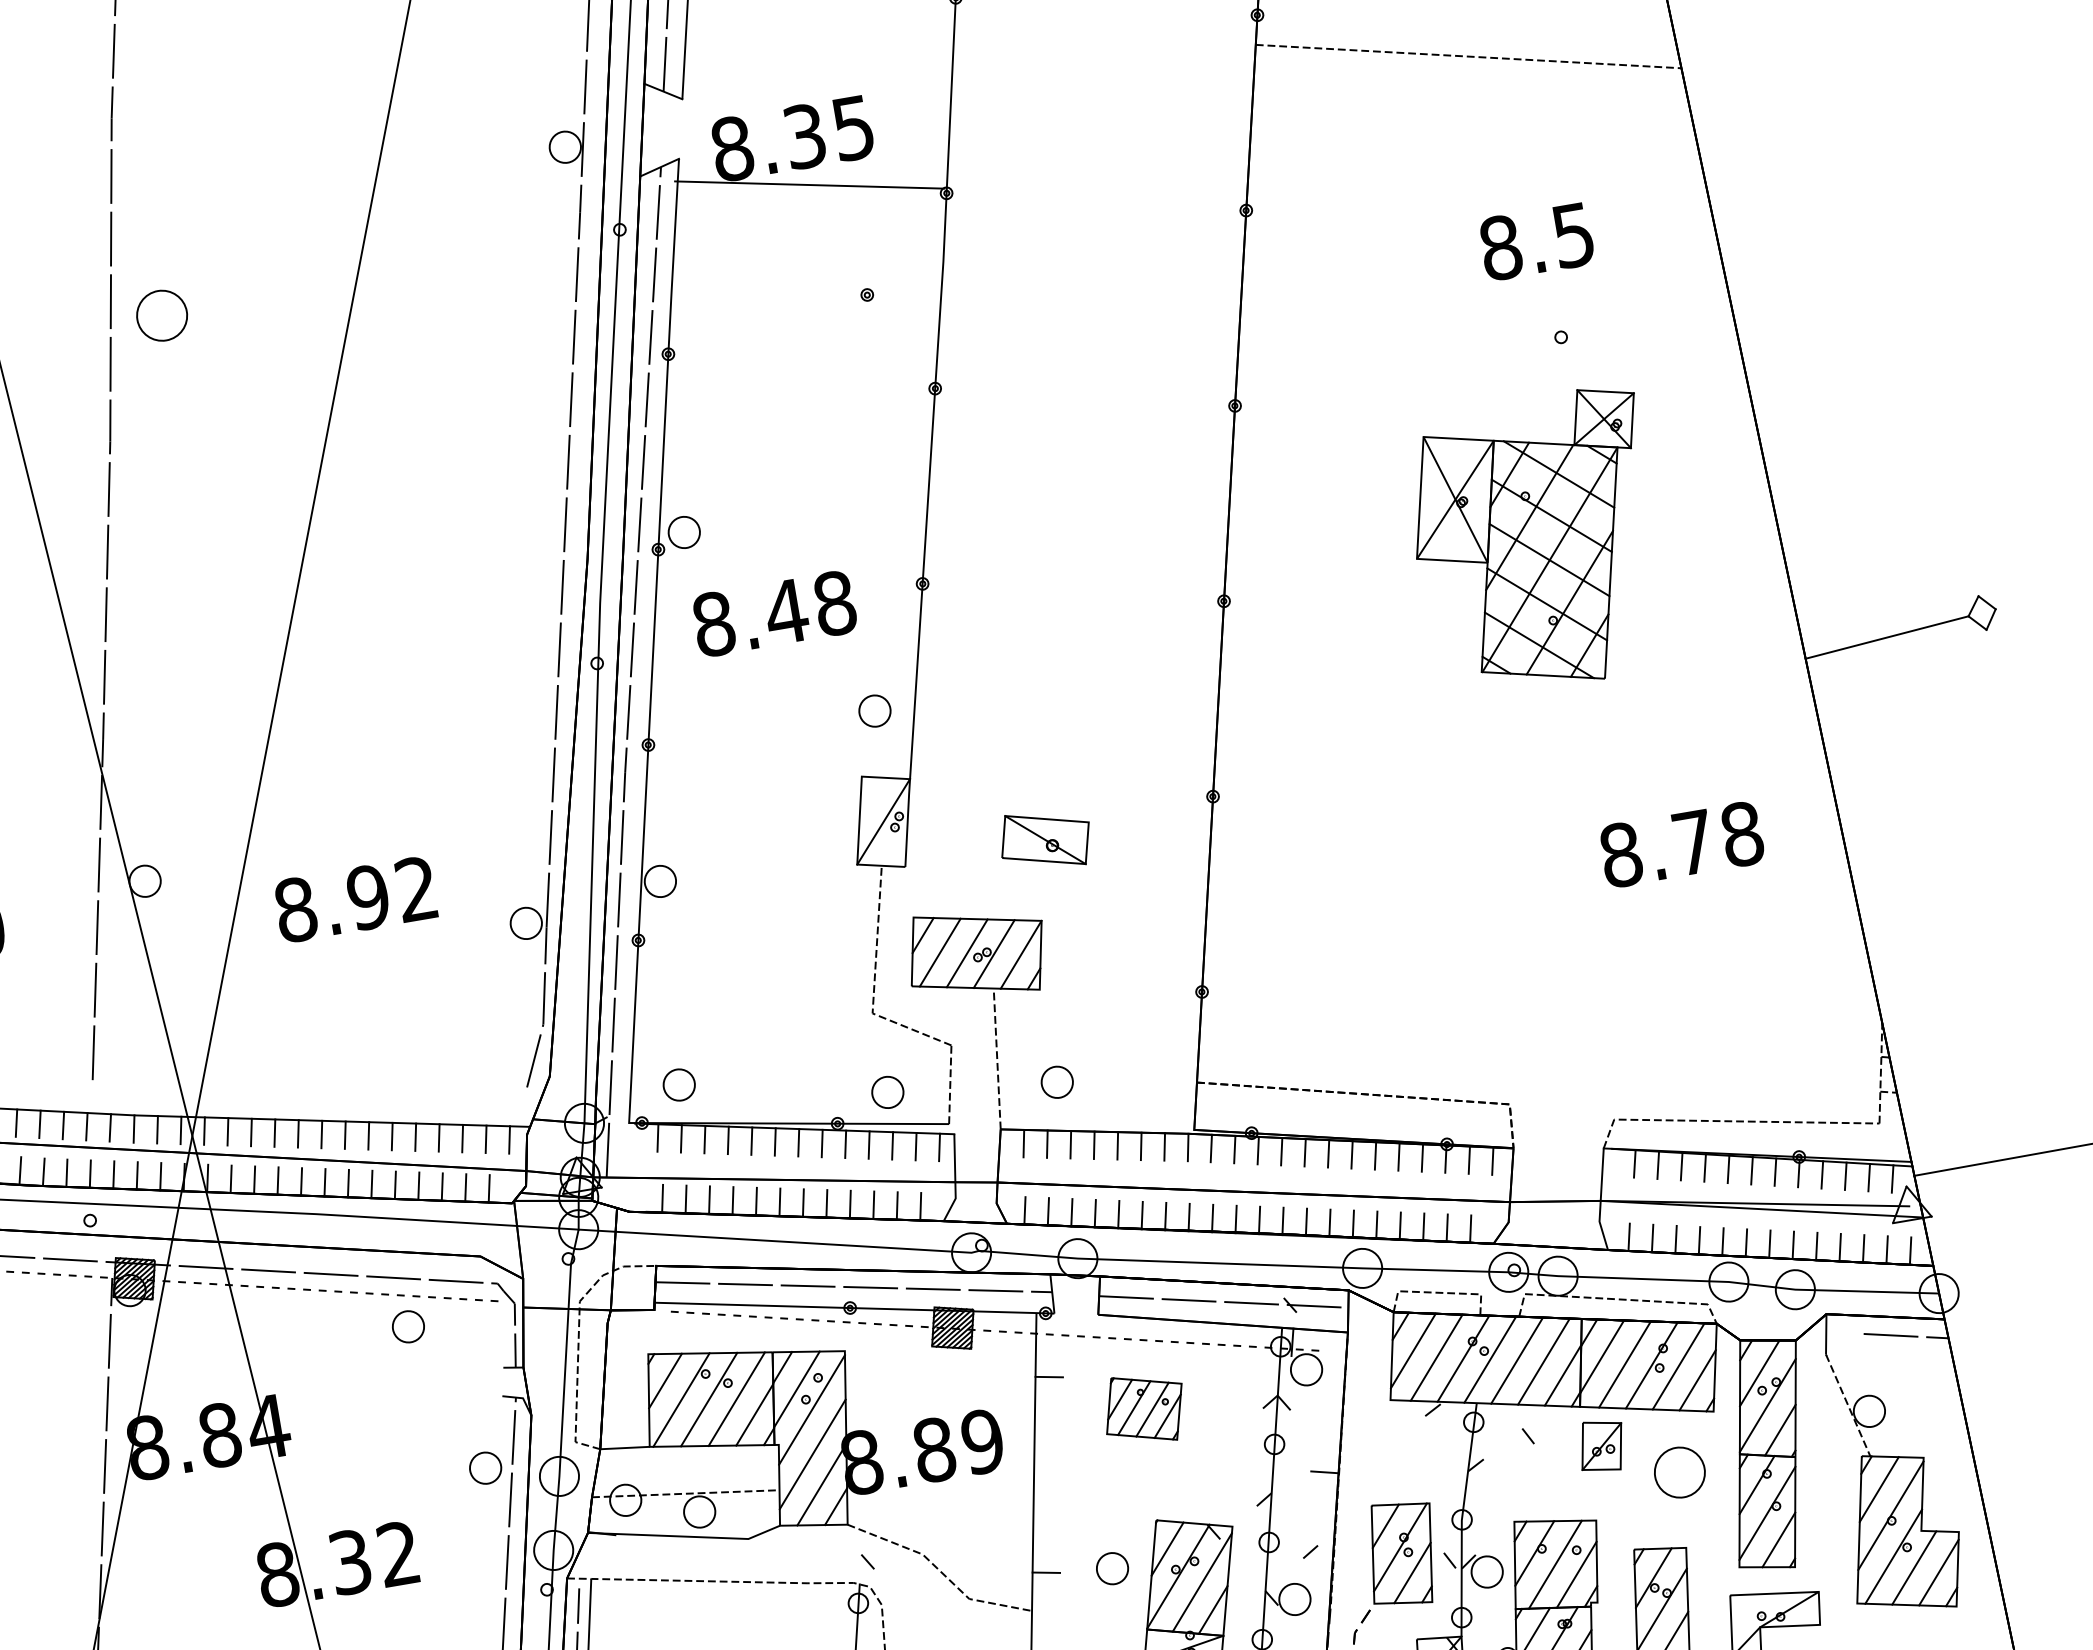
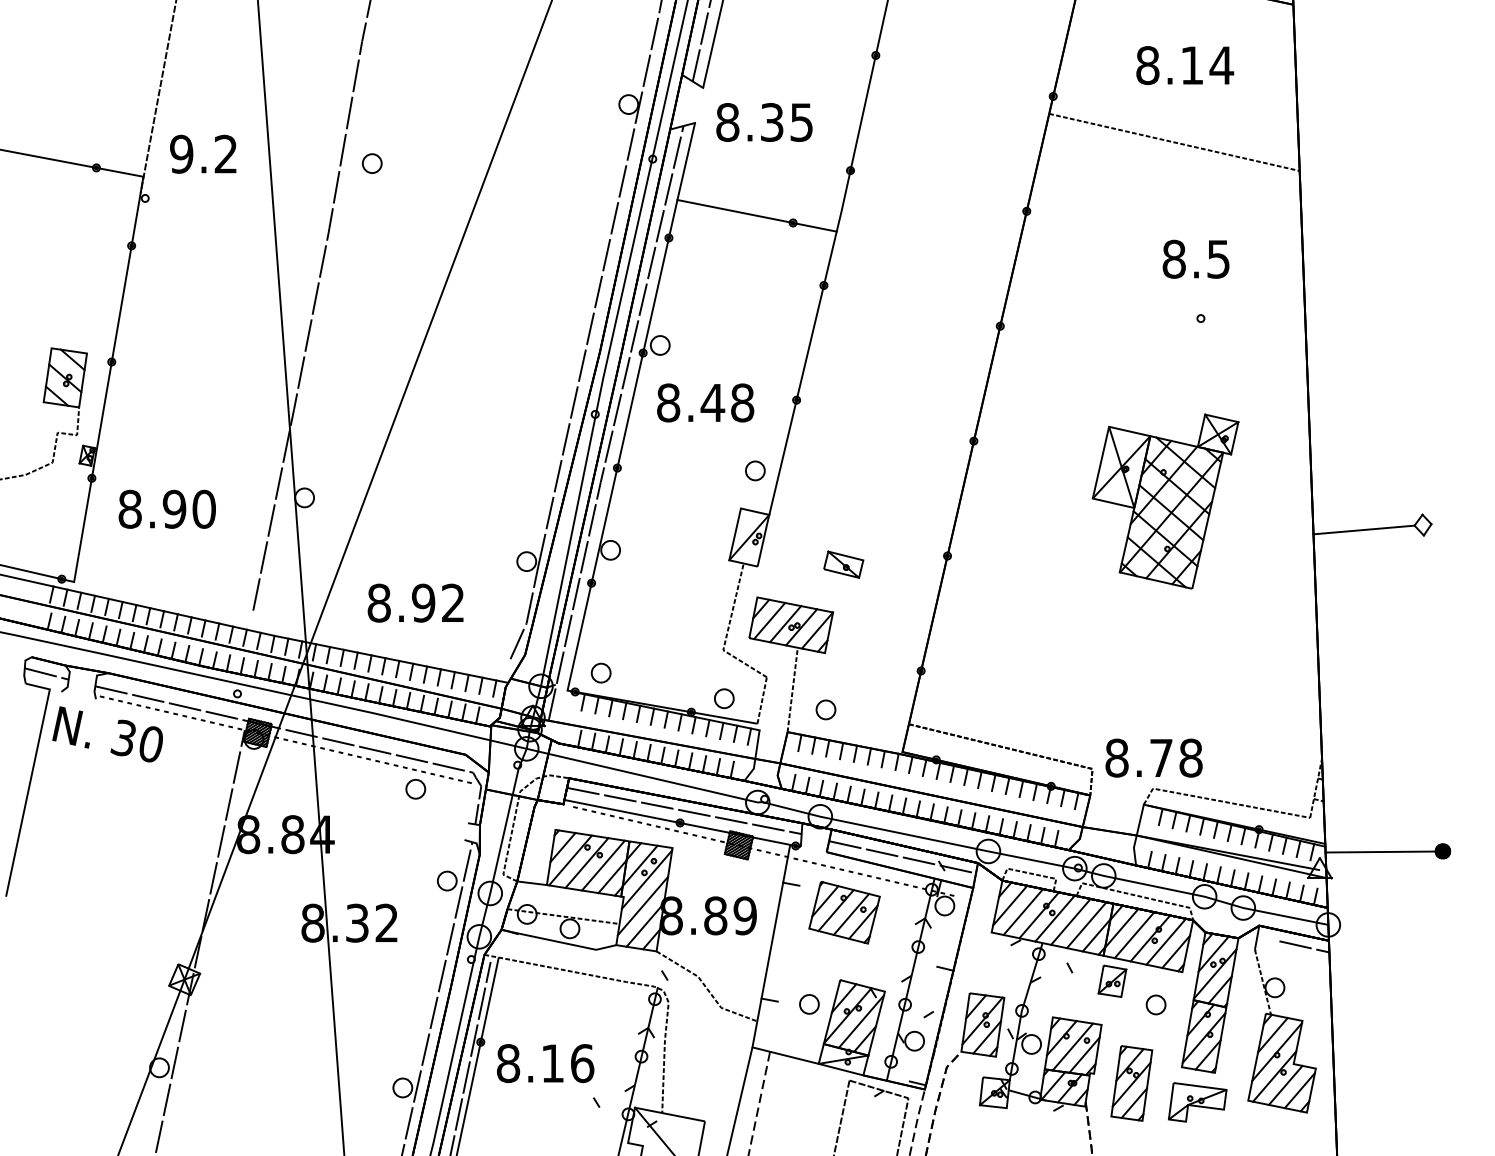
line: (808, 184) -> (756, 215), moved
part: (162, 315) -> (372, 163), size x0.62
part: (1536, 543) -> (1165, 501), moved
part: (1045, 839) -> (843, 564), size x0.71
text: (1680, 843) -> (1153, 757), moved
text: (354, 898) -> (415, 602), moved
part: (1144, 1408) -> (844, 912), size x1.43
part: (1678, 1472) -> (1155, 1004), size x0.62

